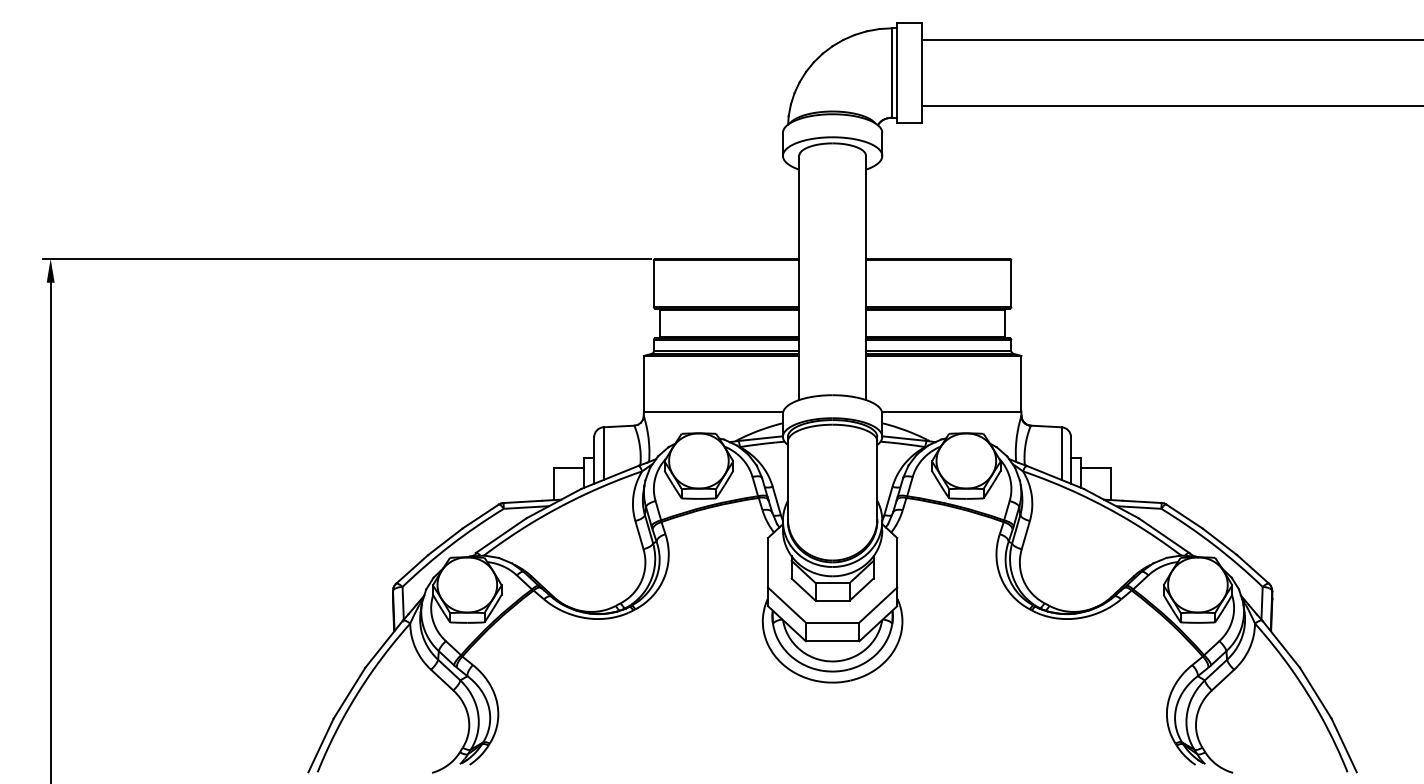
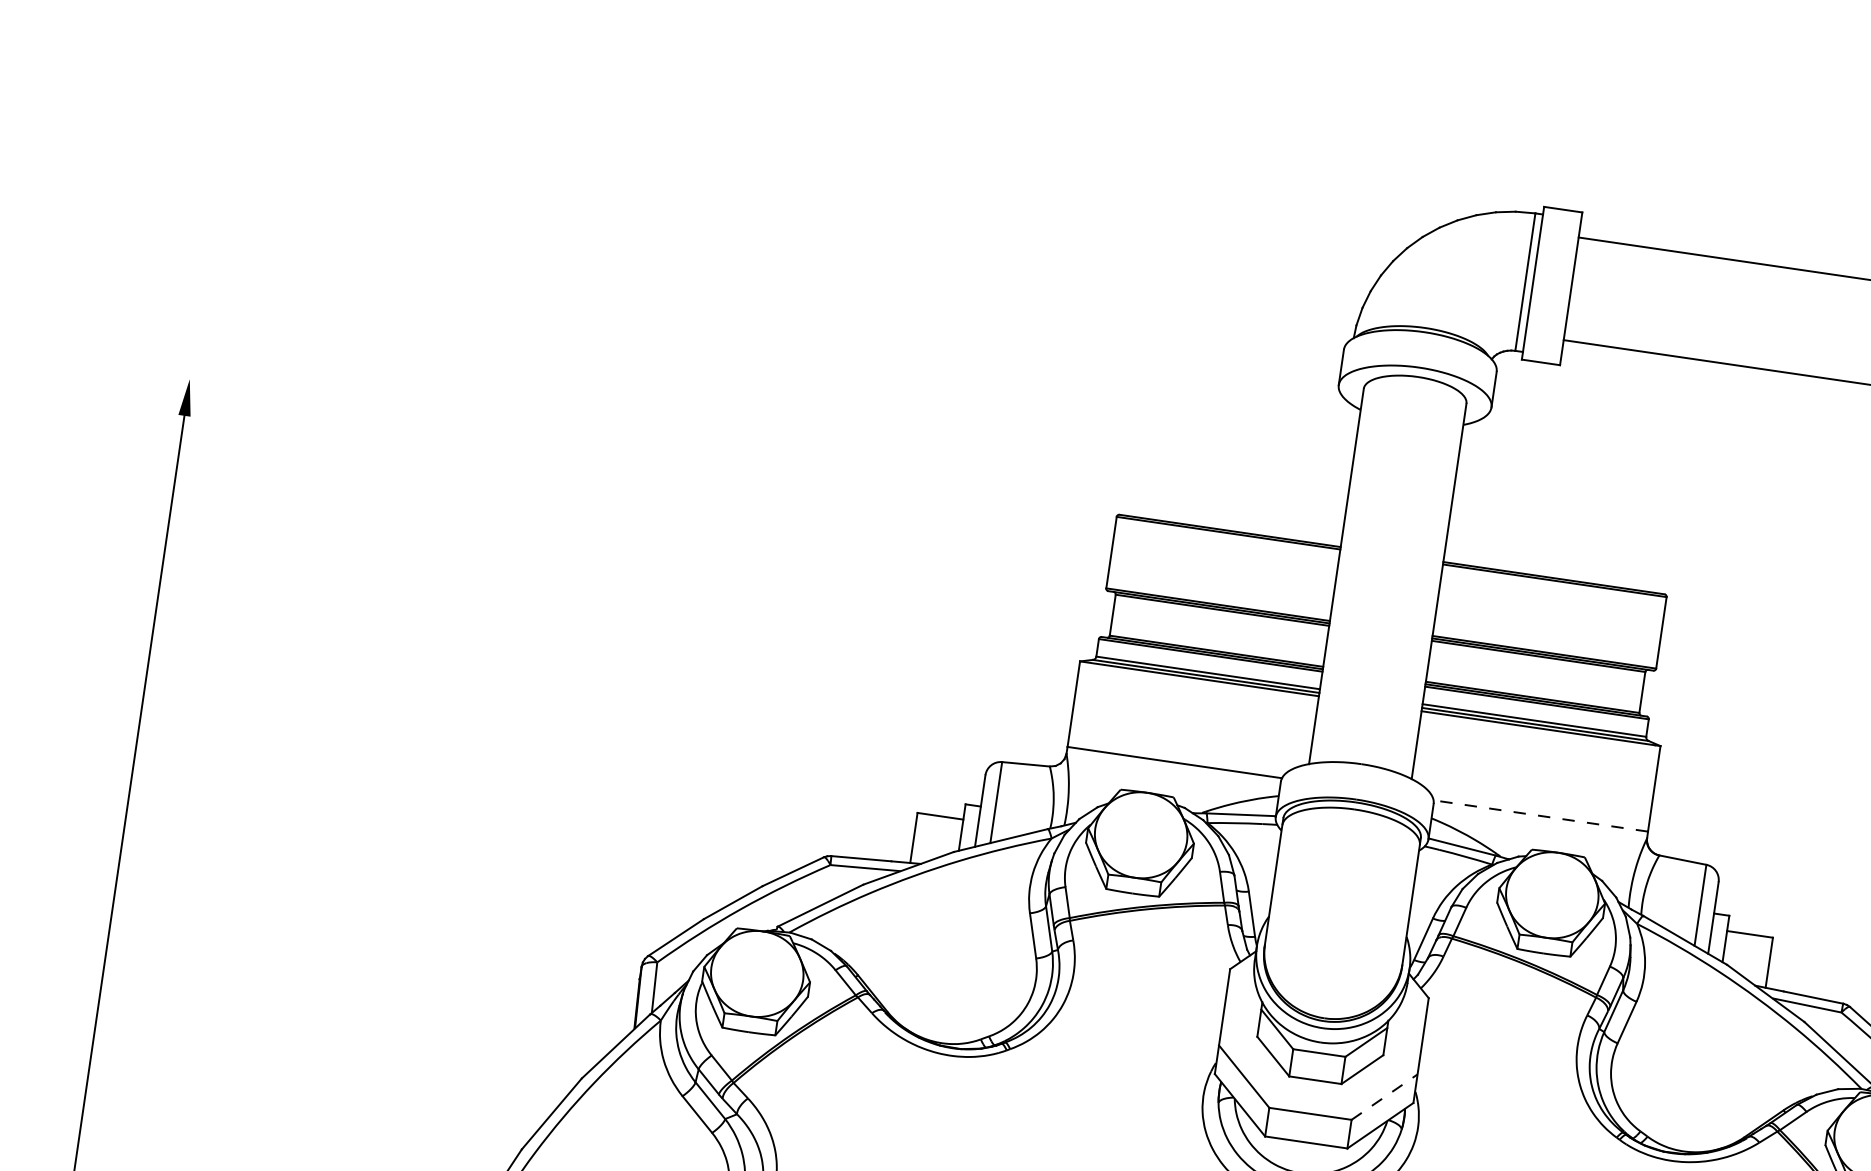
line: (346, 258) -> (644, 444), removed
line: (951, 411) -> (1540, 815), solid -> dashed
line: (878, 605) -> (1384, 1097), solid -> dashed

